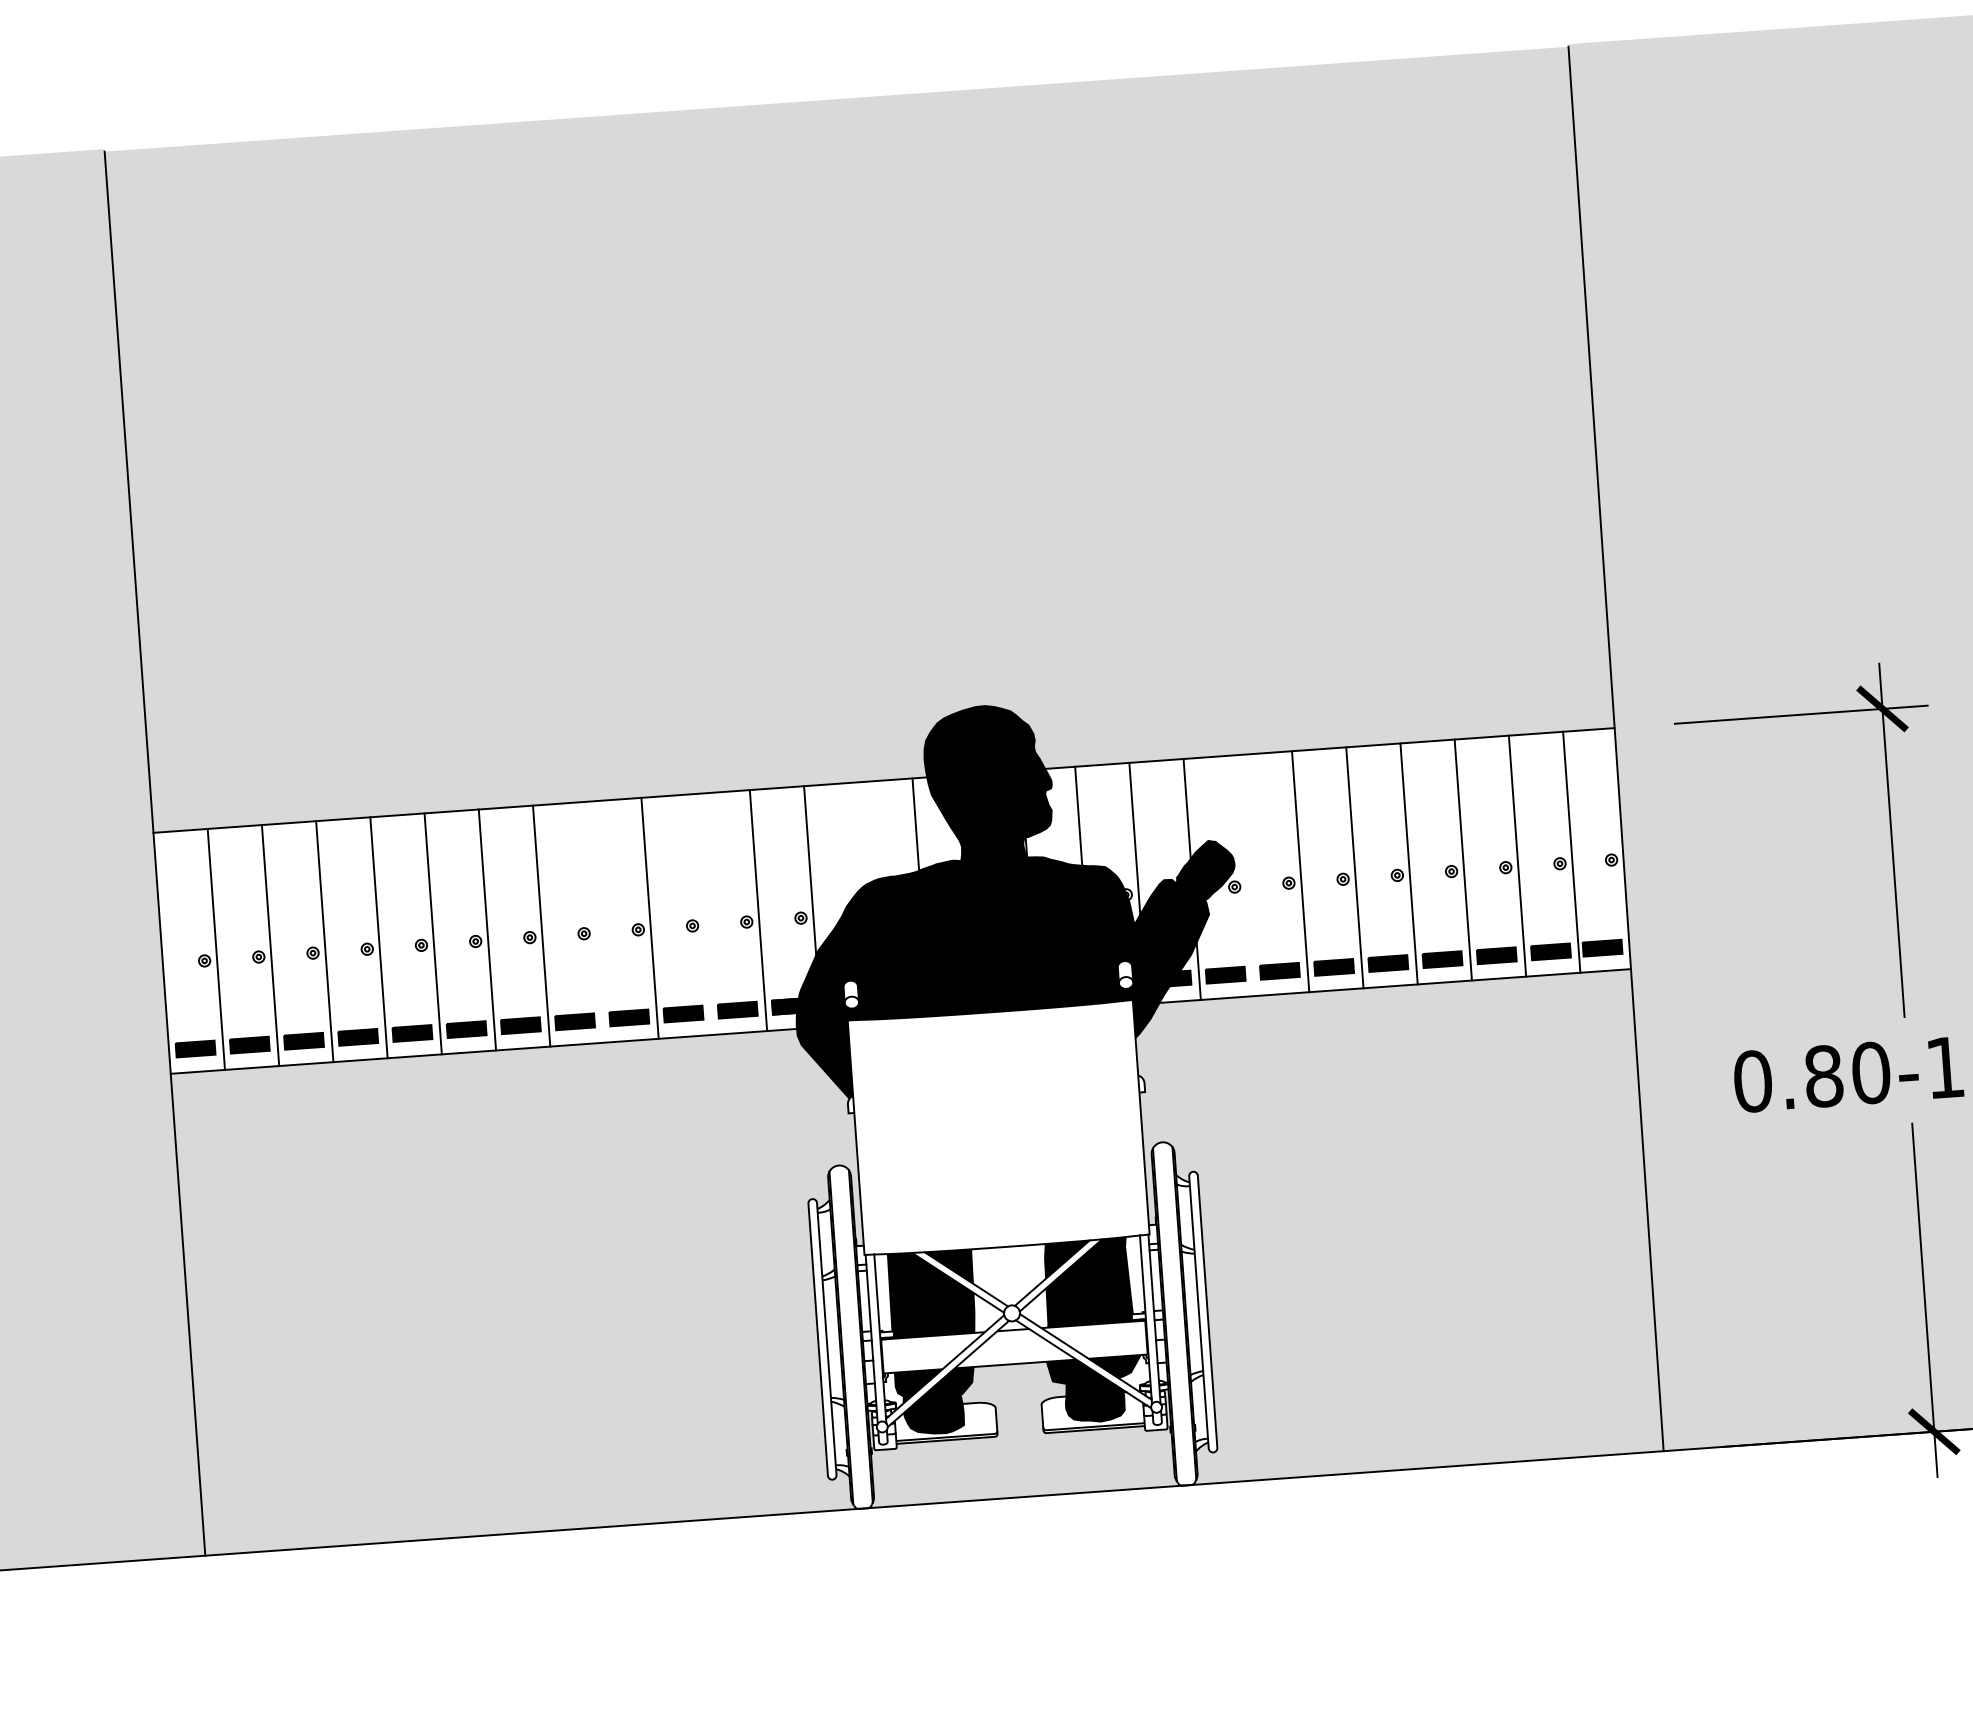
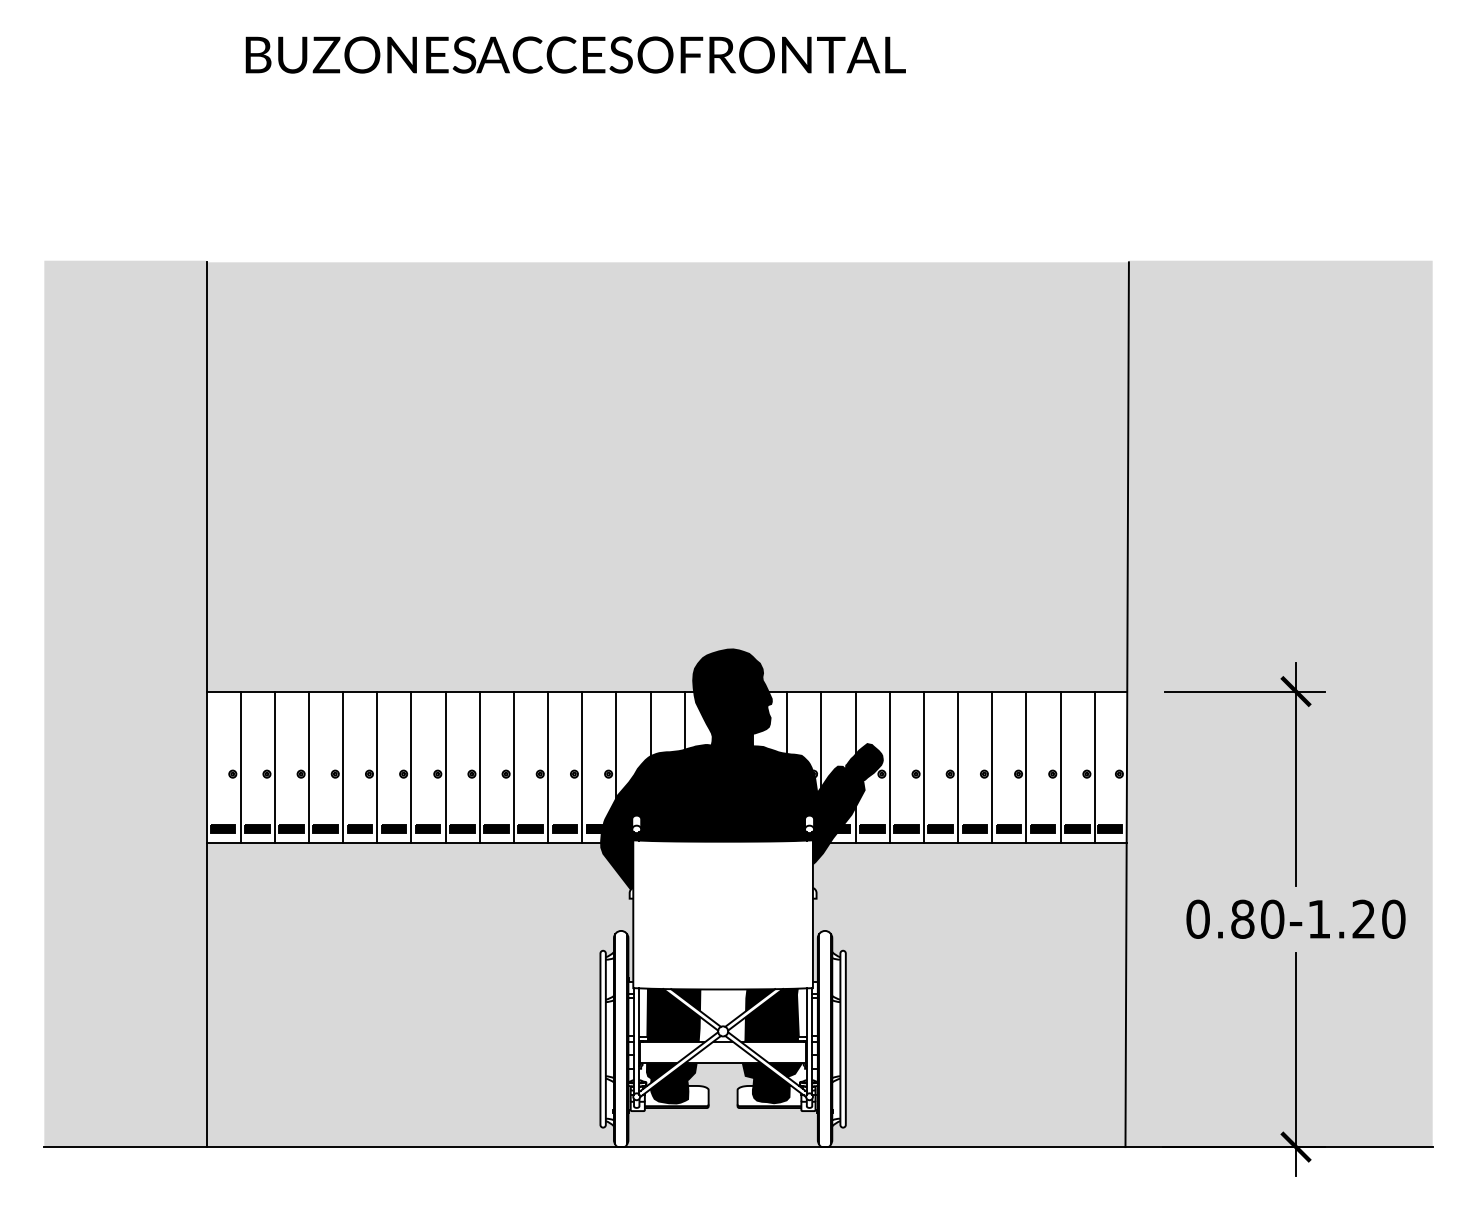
line: (861, 833) -> (650, 723), added
line: (1245, 875) -> (889, 767), added
line: (704, 914) -> (548, 767), added
line: (595, 922) -> (479, 767), added

